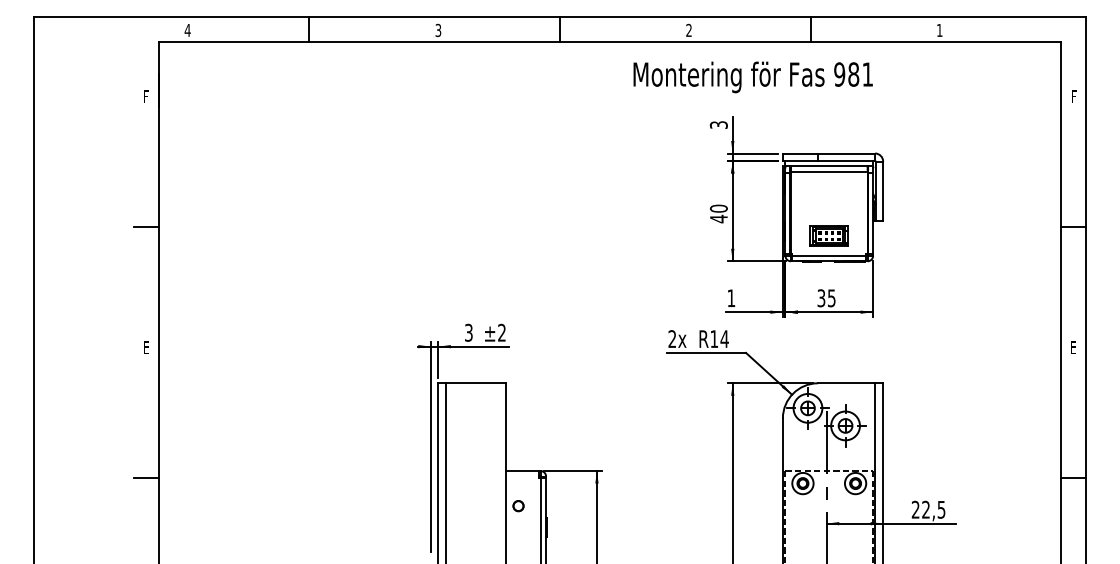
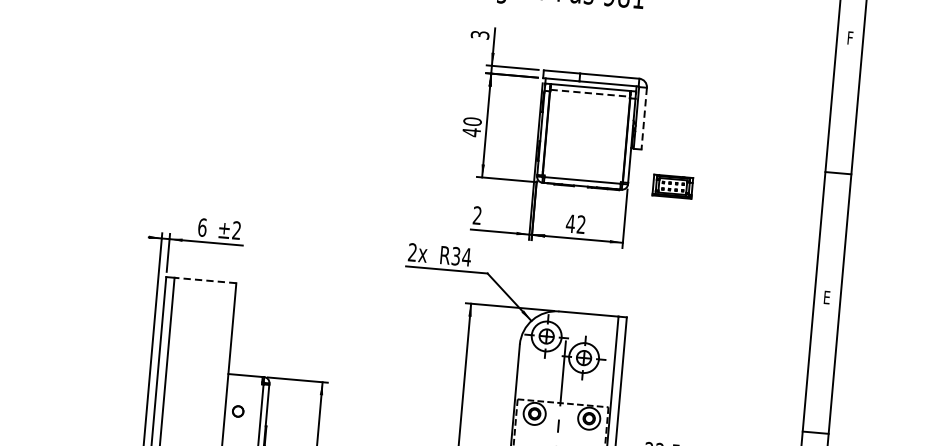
line: (829, 171) -> (590, 93), solid -> dashed
line: (883, 191) -> (644, 118), solid -> dashed
part: (828, 235) -> (672, 185), moved
text: (731, 297) -> (477, 214), 1 -> 2
text: (826, 298) -> (575, 224), 35 -> 42
text: (468, 332) -> (202, 227), 3 -> 6
text: (714, 339) -> (456, 256), R14 -> R34
line: (476, 383) -> (205, 280), solid -> dashed

